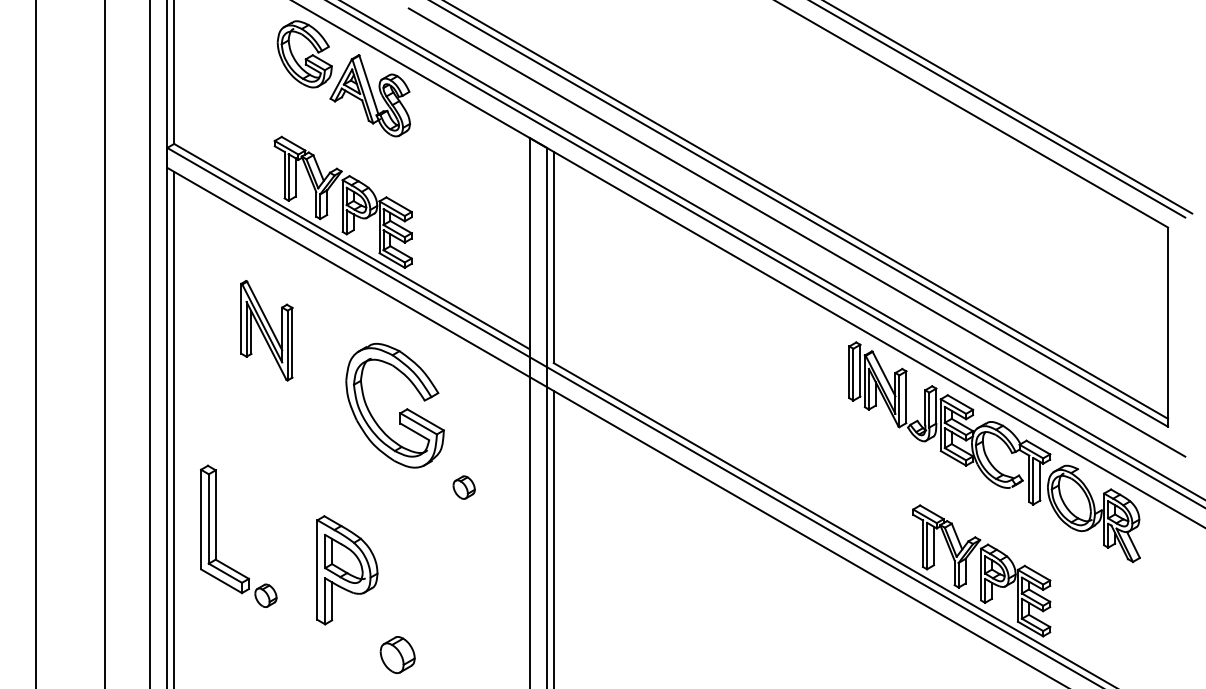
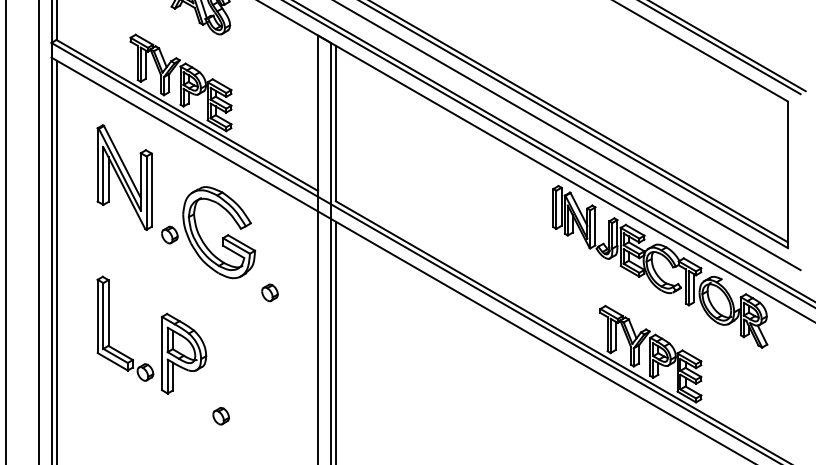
part: (266, 330) -> (124, 177), size x1.43
part: (327, 408) -> (169, 234), added
part: (216, 535) -> (109, 328), moved
part: (397, 655) -> (220, 416), size x0.62

